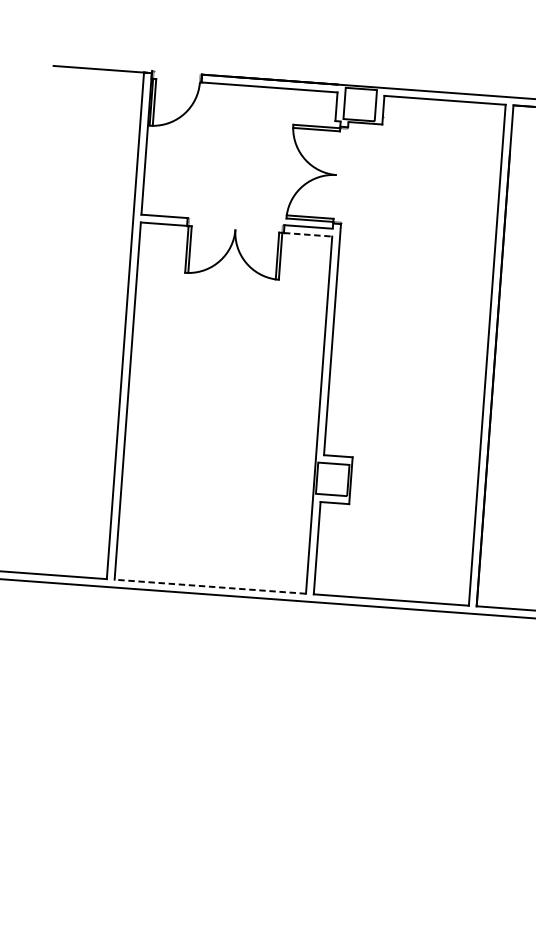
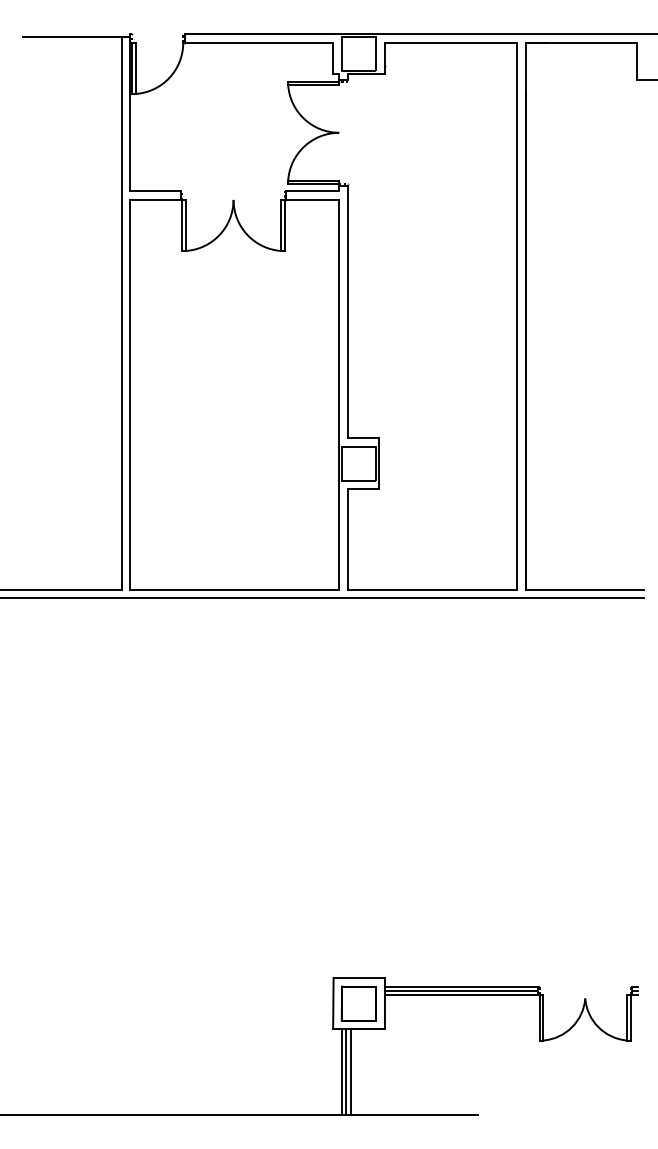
line: (308, 234) -> (313, 199), dashed -> solid
line: (210, 586) -> (234, 589), dashed -> solid

